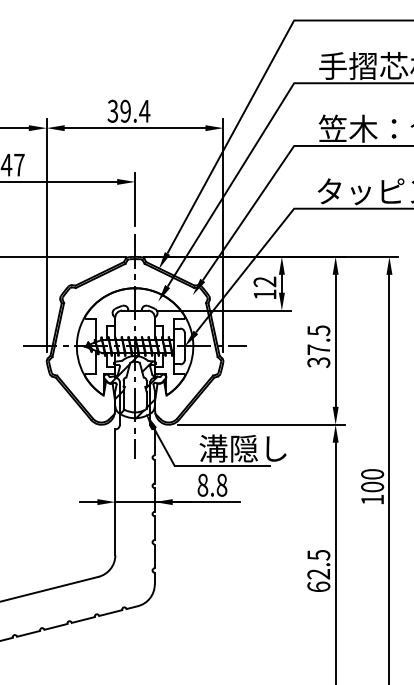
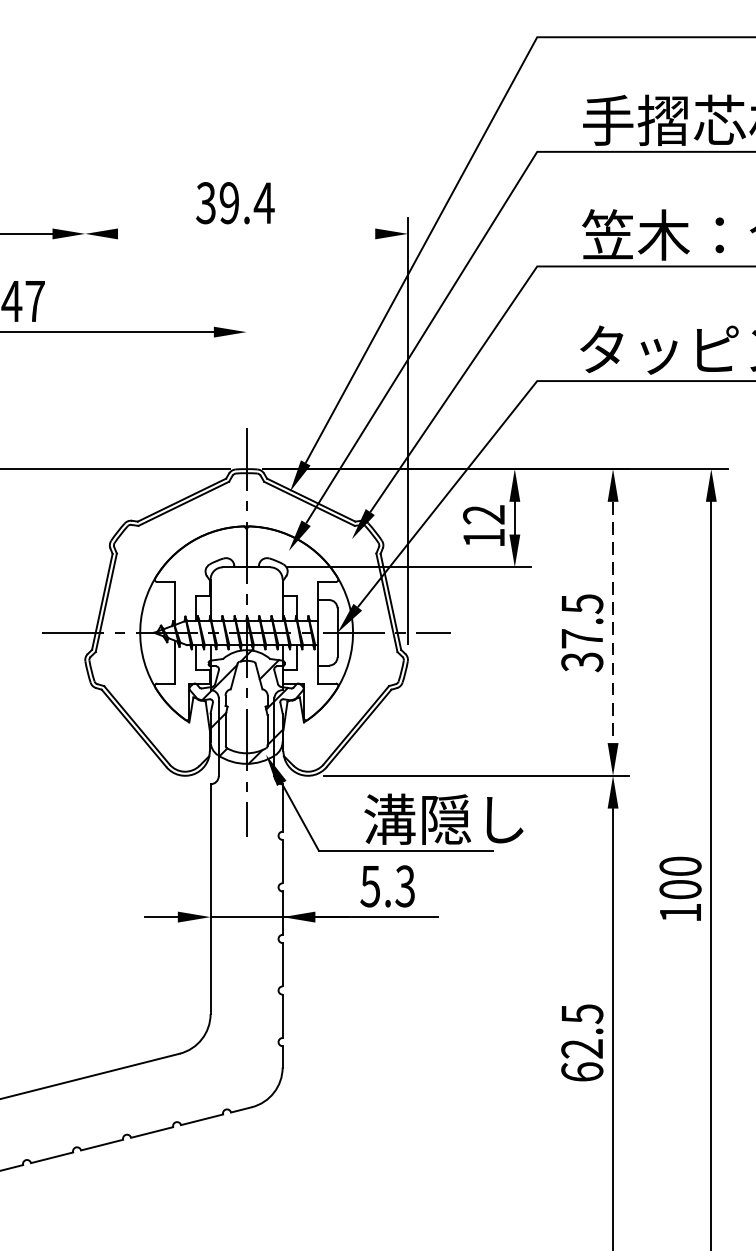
line: (134, 128) -> (245, 234), removed
line: (135, 198) -> (247, 362), removed
line: (46, 235) -> (84, 430), removed
line: (335, 341) -> (612, 623), solid -> dashed
text: (212, 484) -> (388, 884), 8.8 -> 5.3

